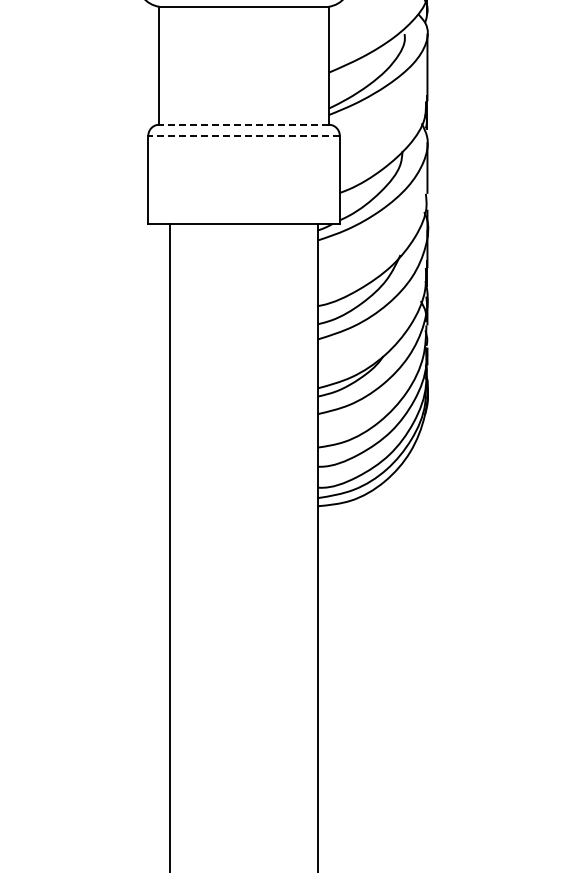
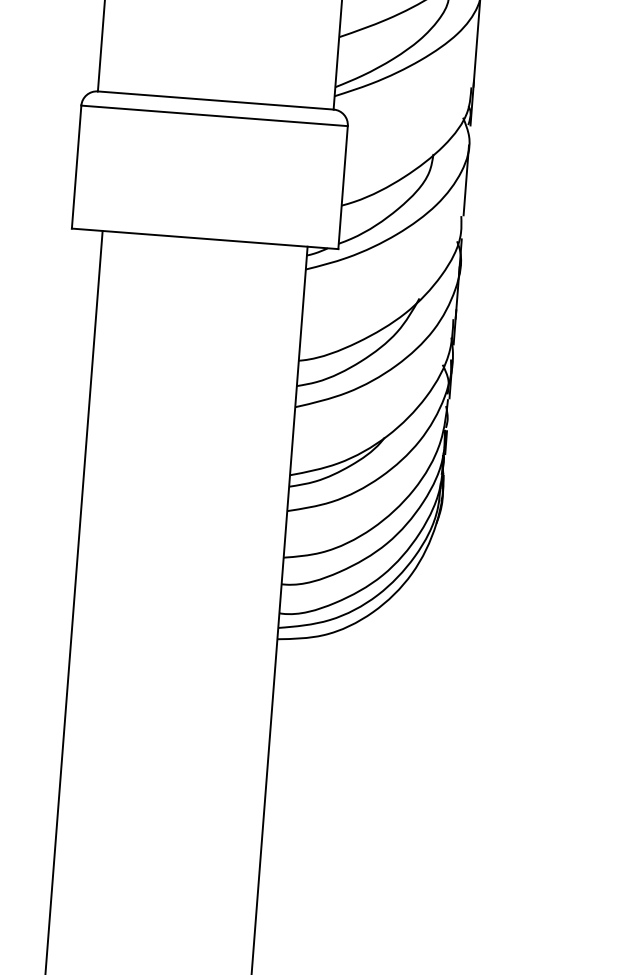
line: (244, 124) -> (216, 100), dashed -> solid
line: (244, 135) -> (215, 115), dashed -> solid

